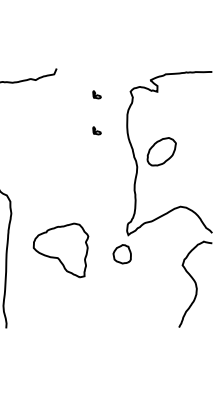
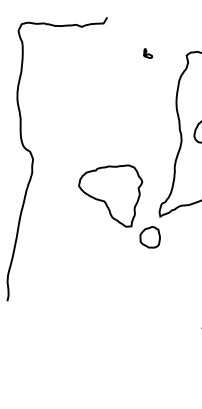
part: (96, 130) -> (141, 93), removed
part: (60, 250) -> (108, 193), moved

